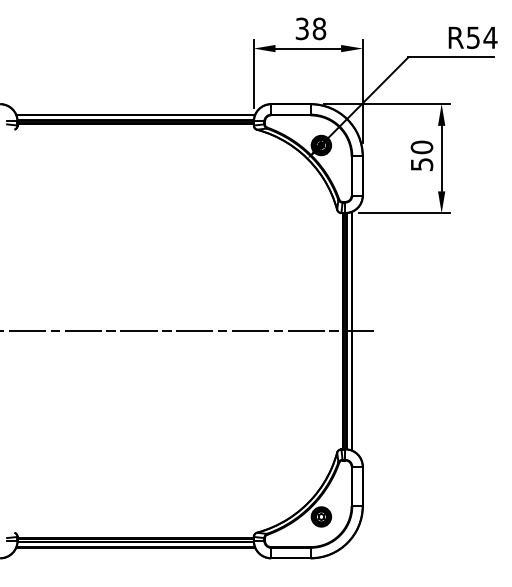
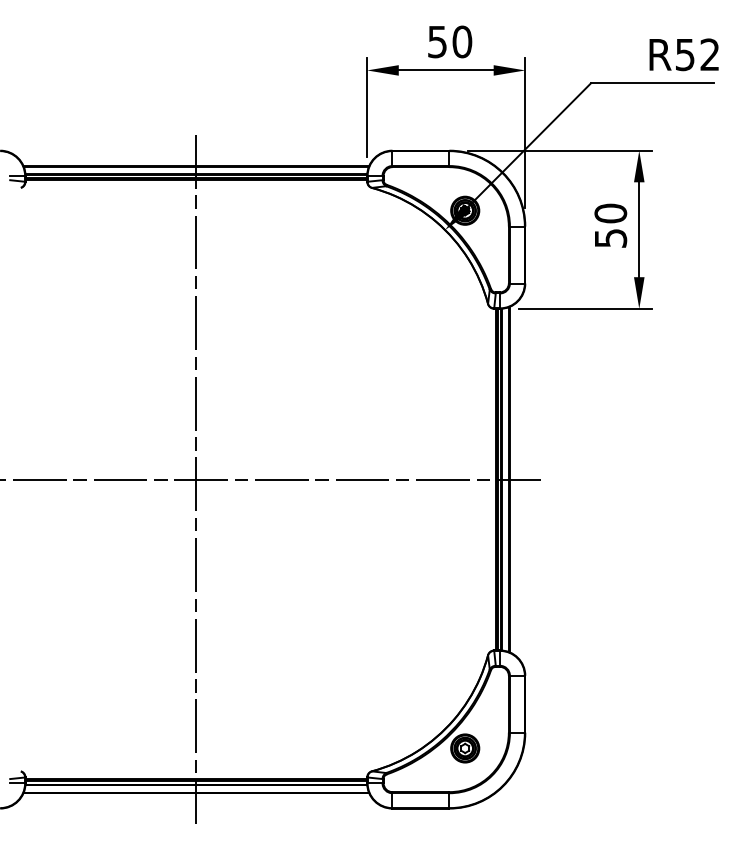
text: (311, 28) -> (450, 41), 38 -> 50
text: (490, 37) -> (709, 54), R54 -> R52
line: (135, 331) -> (196, 480), added

